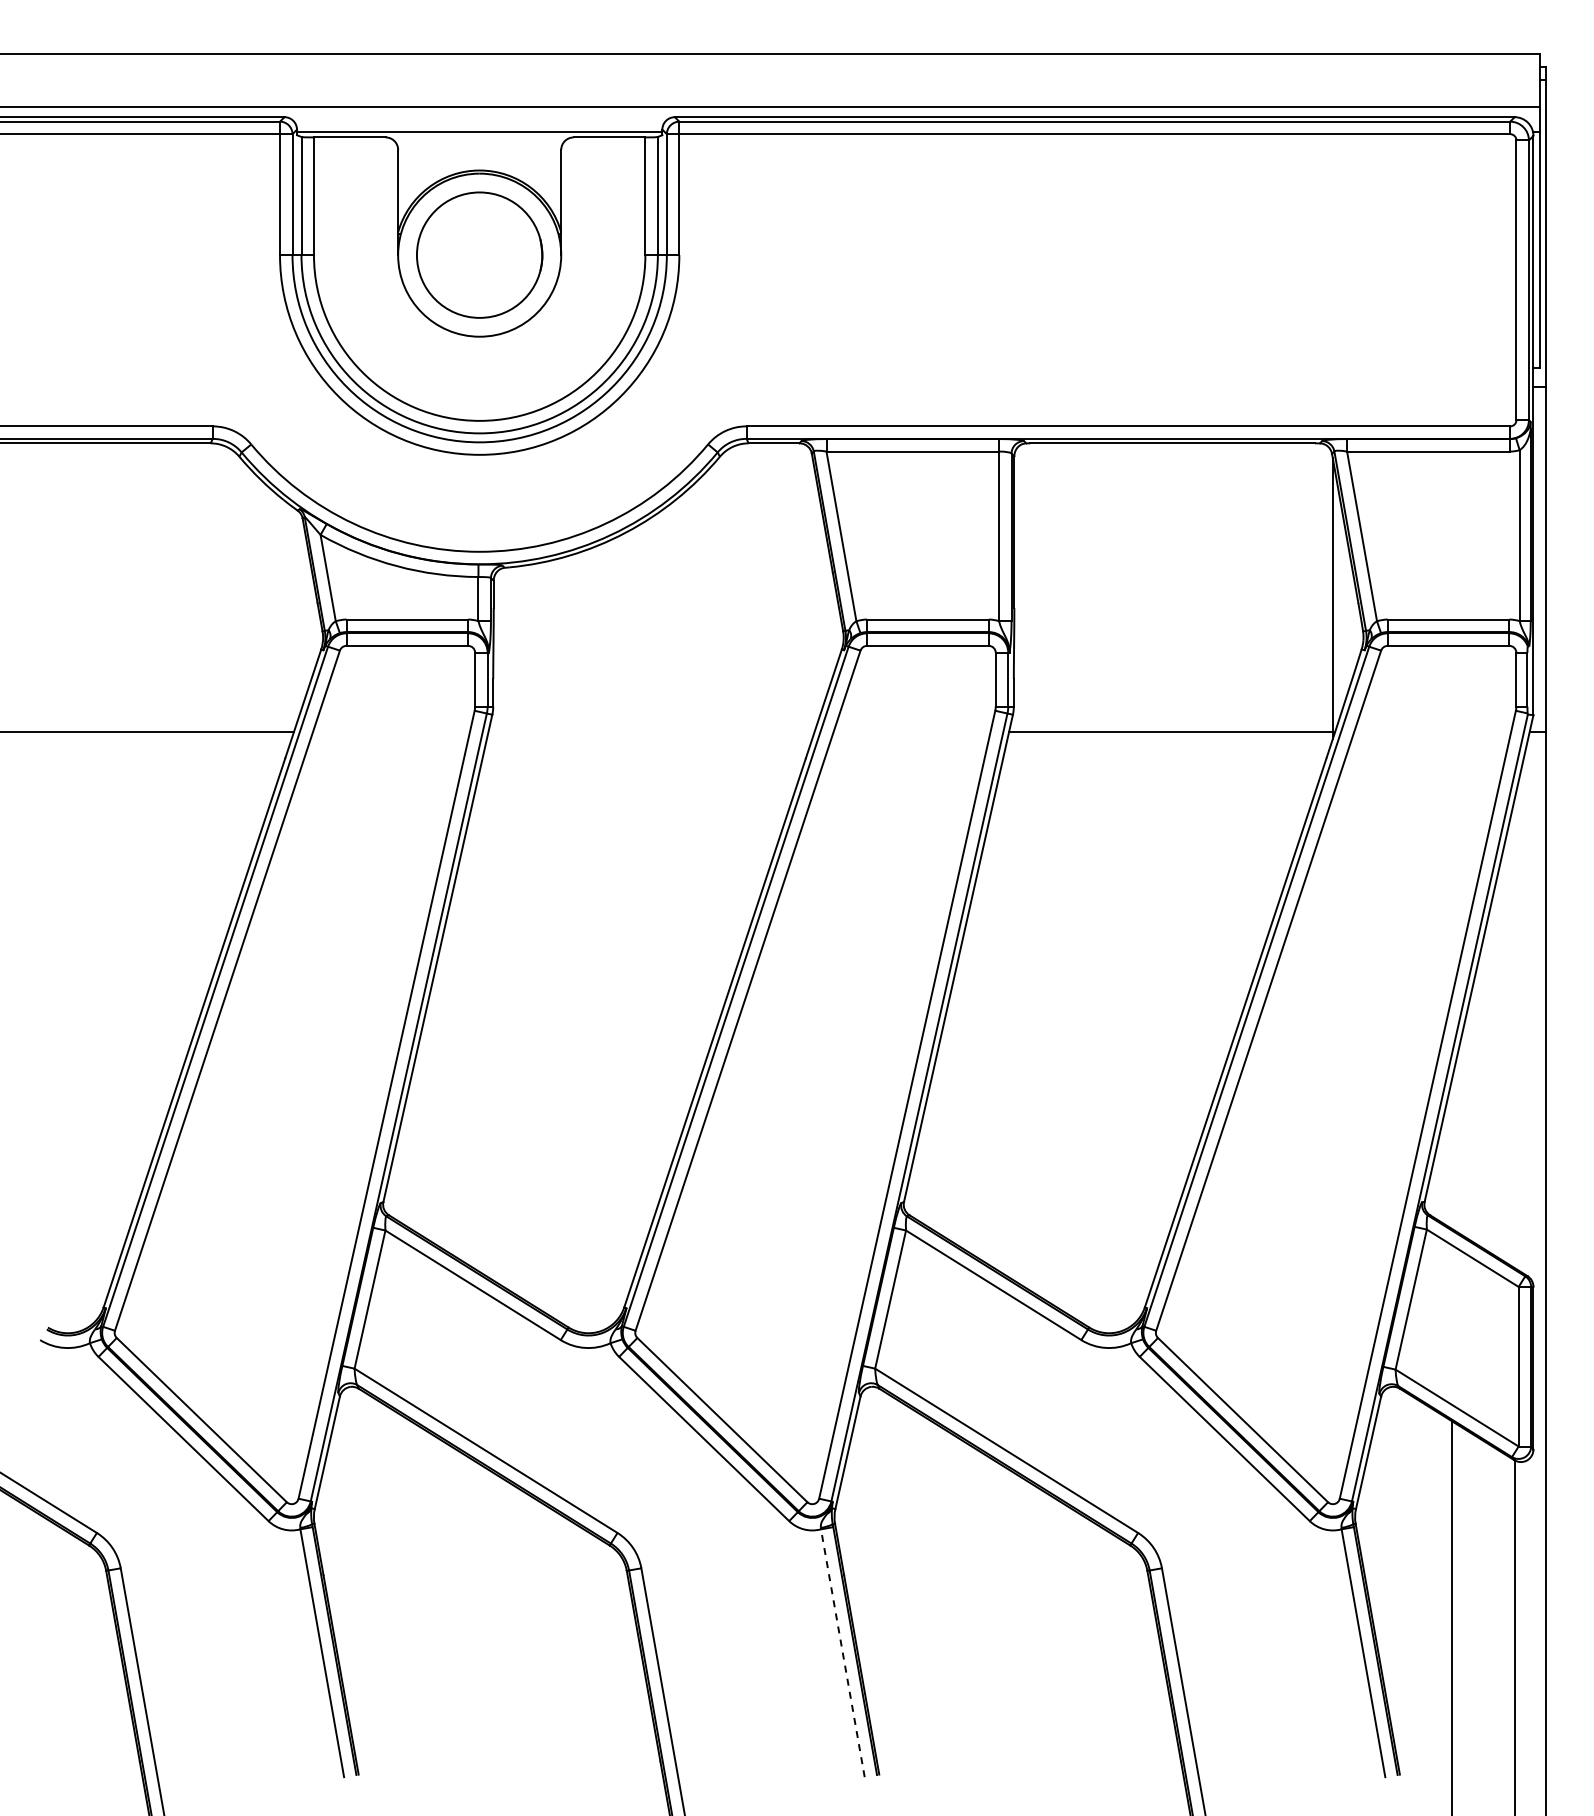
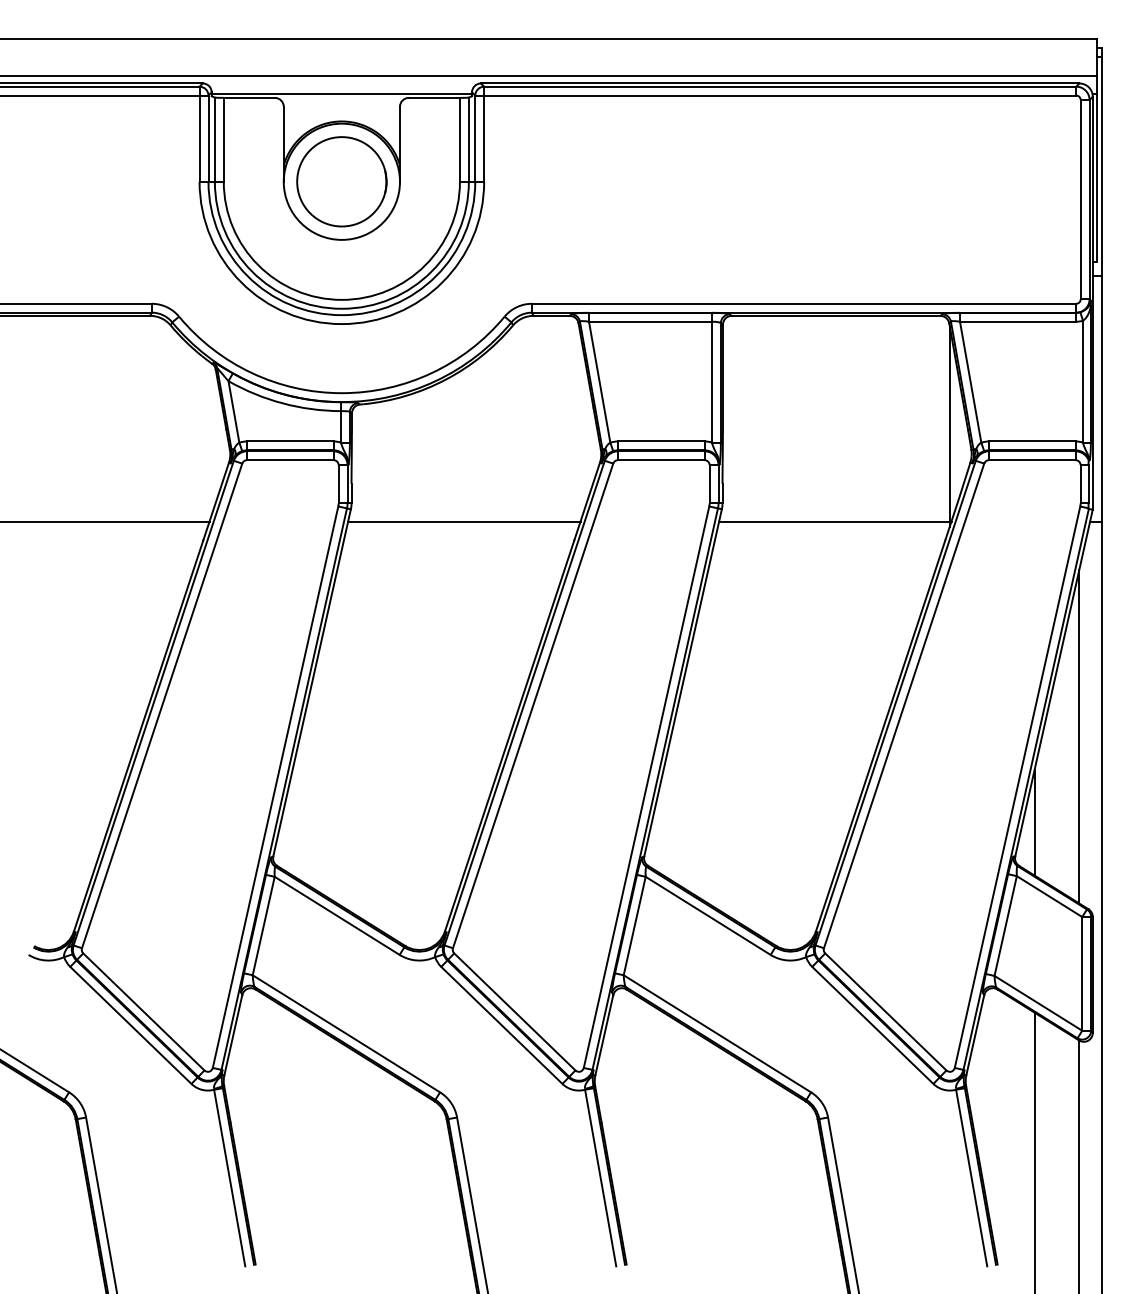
line: (651, 731) -> (464, 521), added
line: (1514, 1033) -> (1079, 736), added
line: (1451, 1153) -> (1034, 821), added
line: (842, 1653) -> (600, 1178), dashed -> solid

